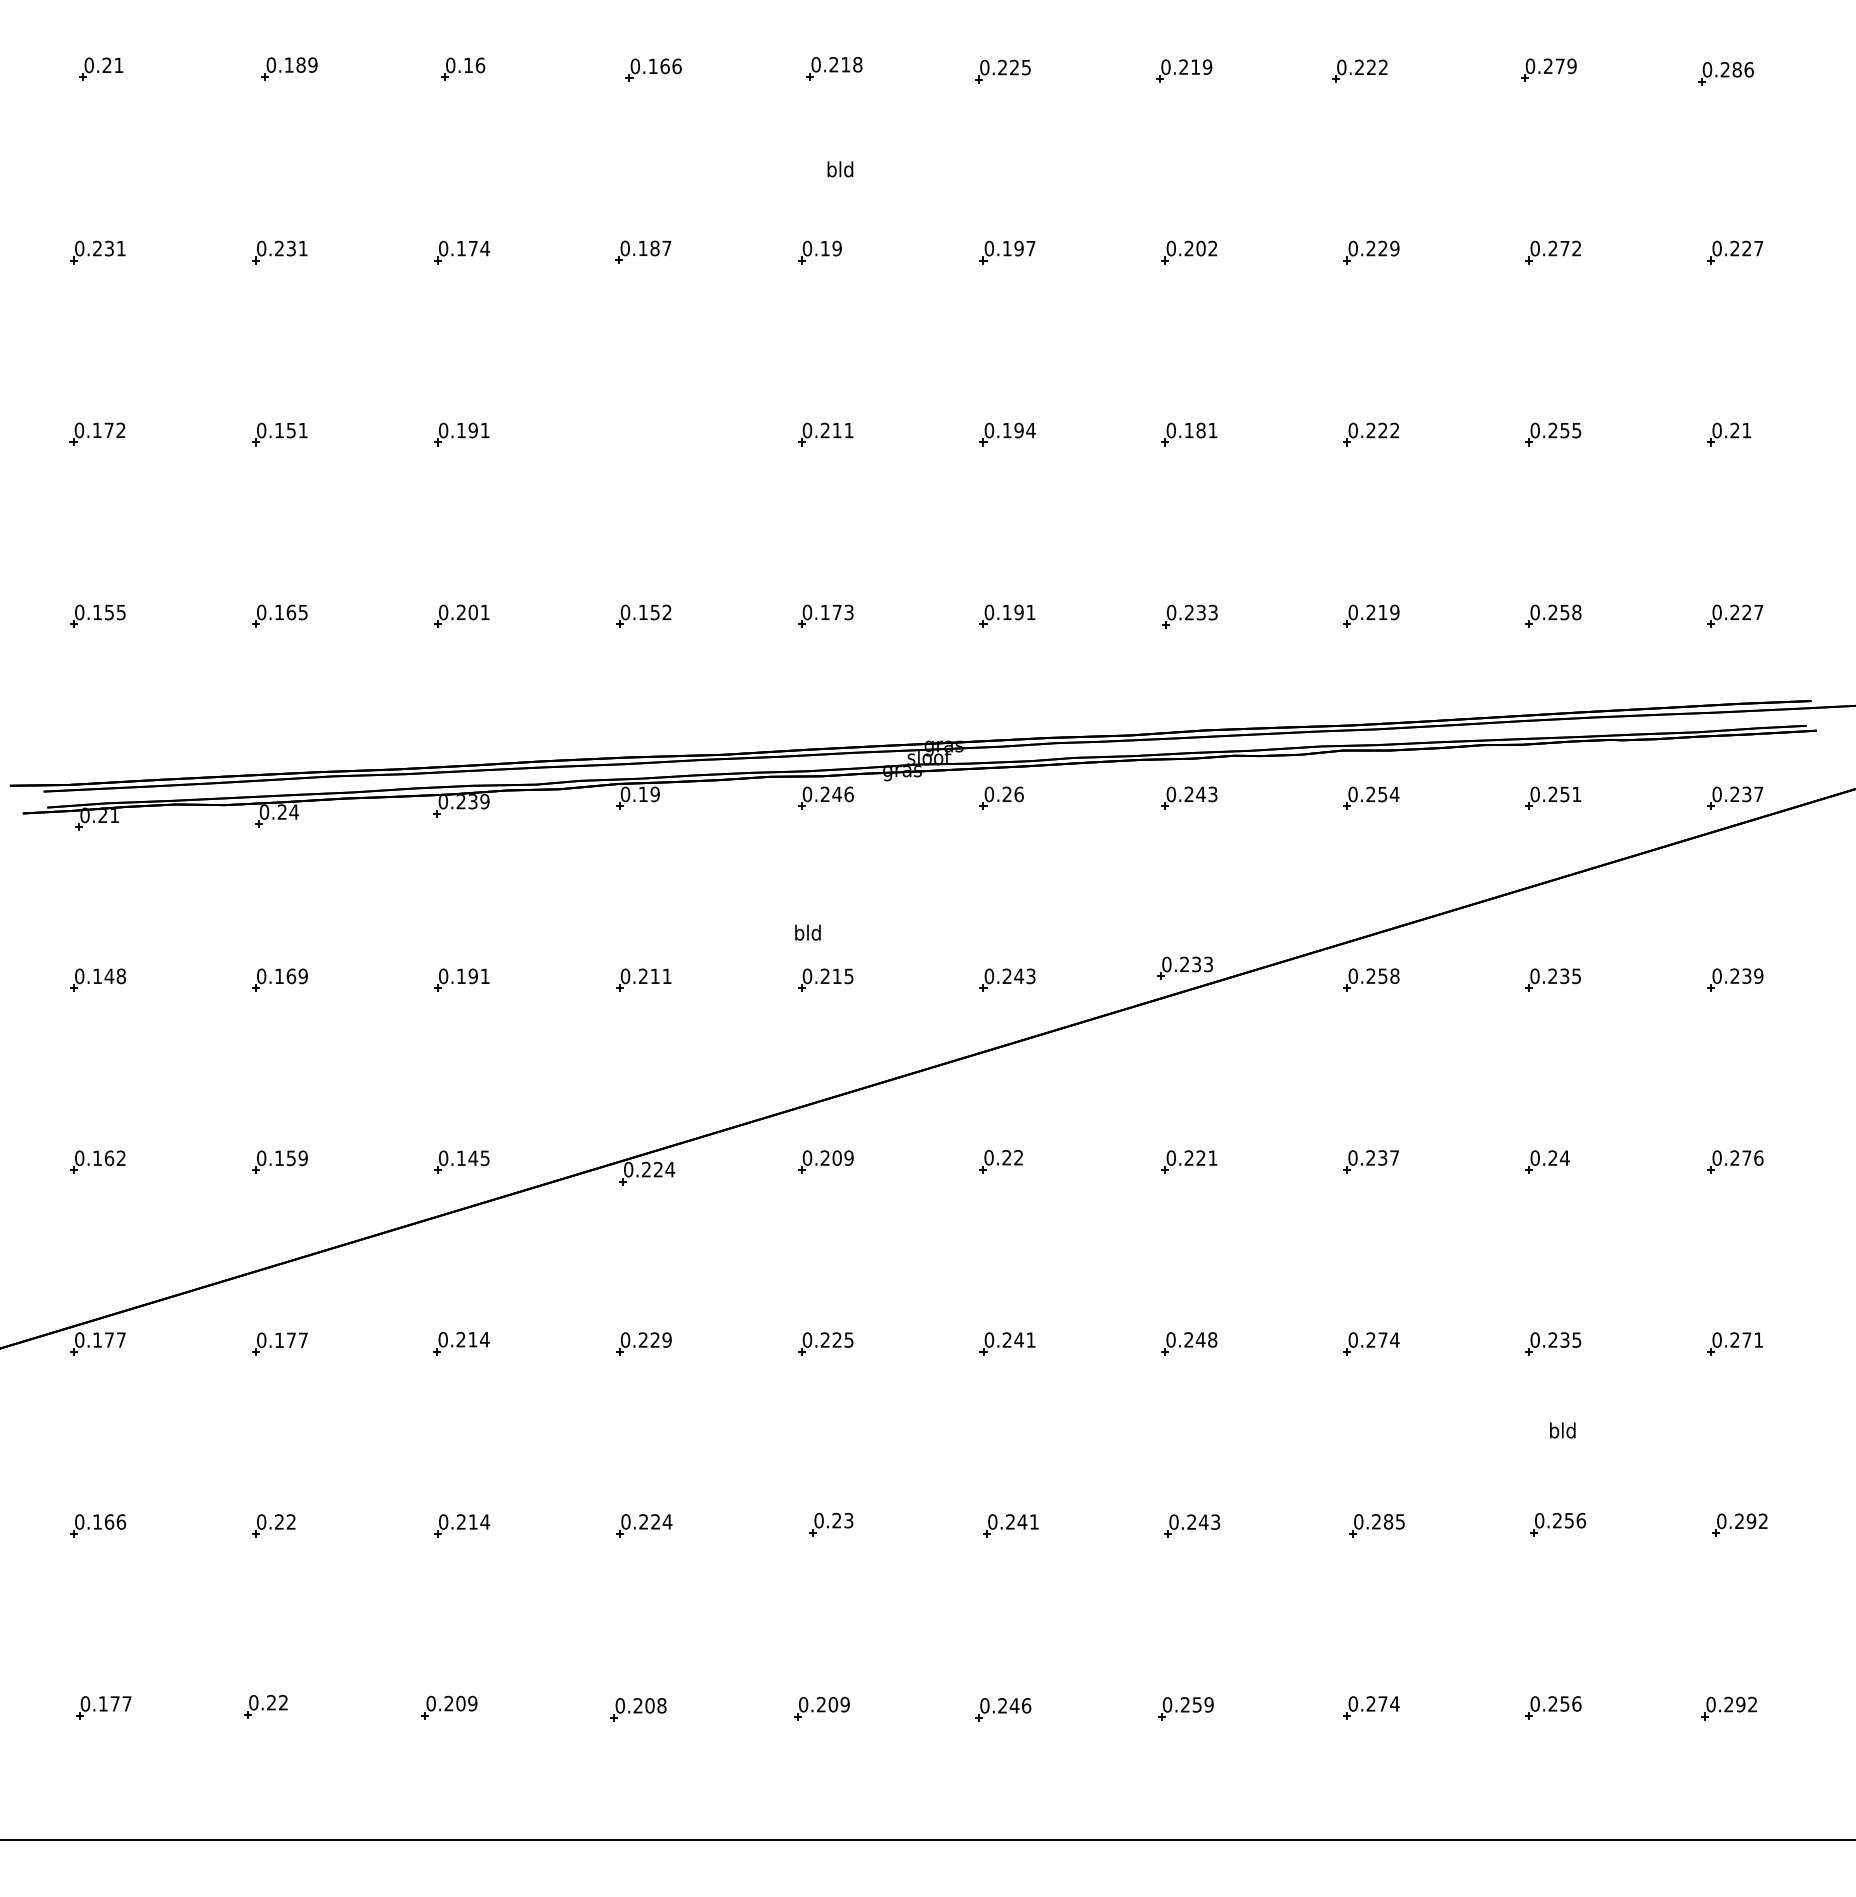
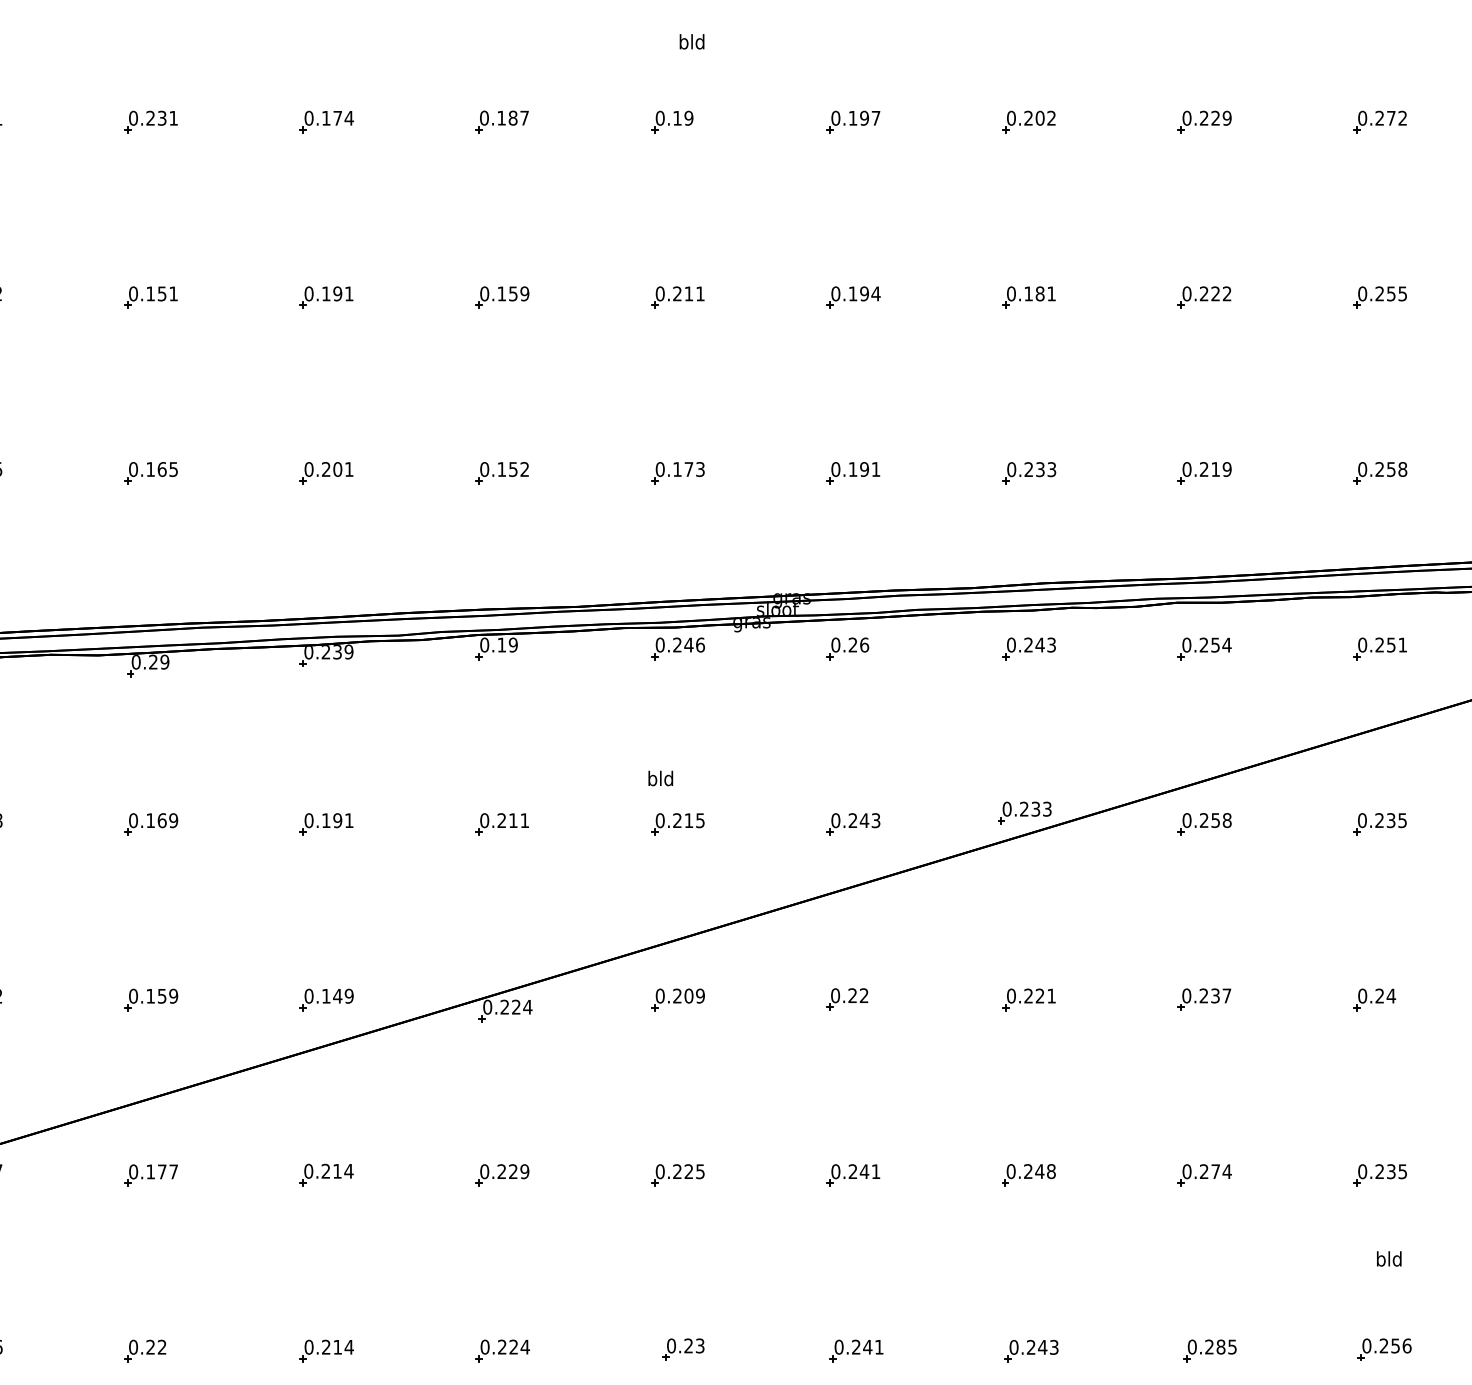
part: (643, 434) -> (502, 297), added
text: (294, 811) -> (165, 661), 0.24 -> 0.29
text: (484, 1157) -> (348, 995), 0.145 -> 0.149

